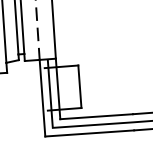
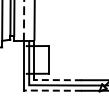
line: (97, 117) -> (58, 80), solid -> dashed
line: (89, 133) -> (52, 90), solid -> dashed

